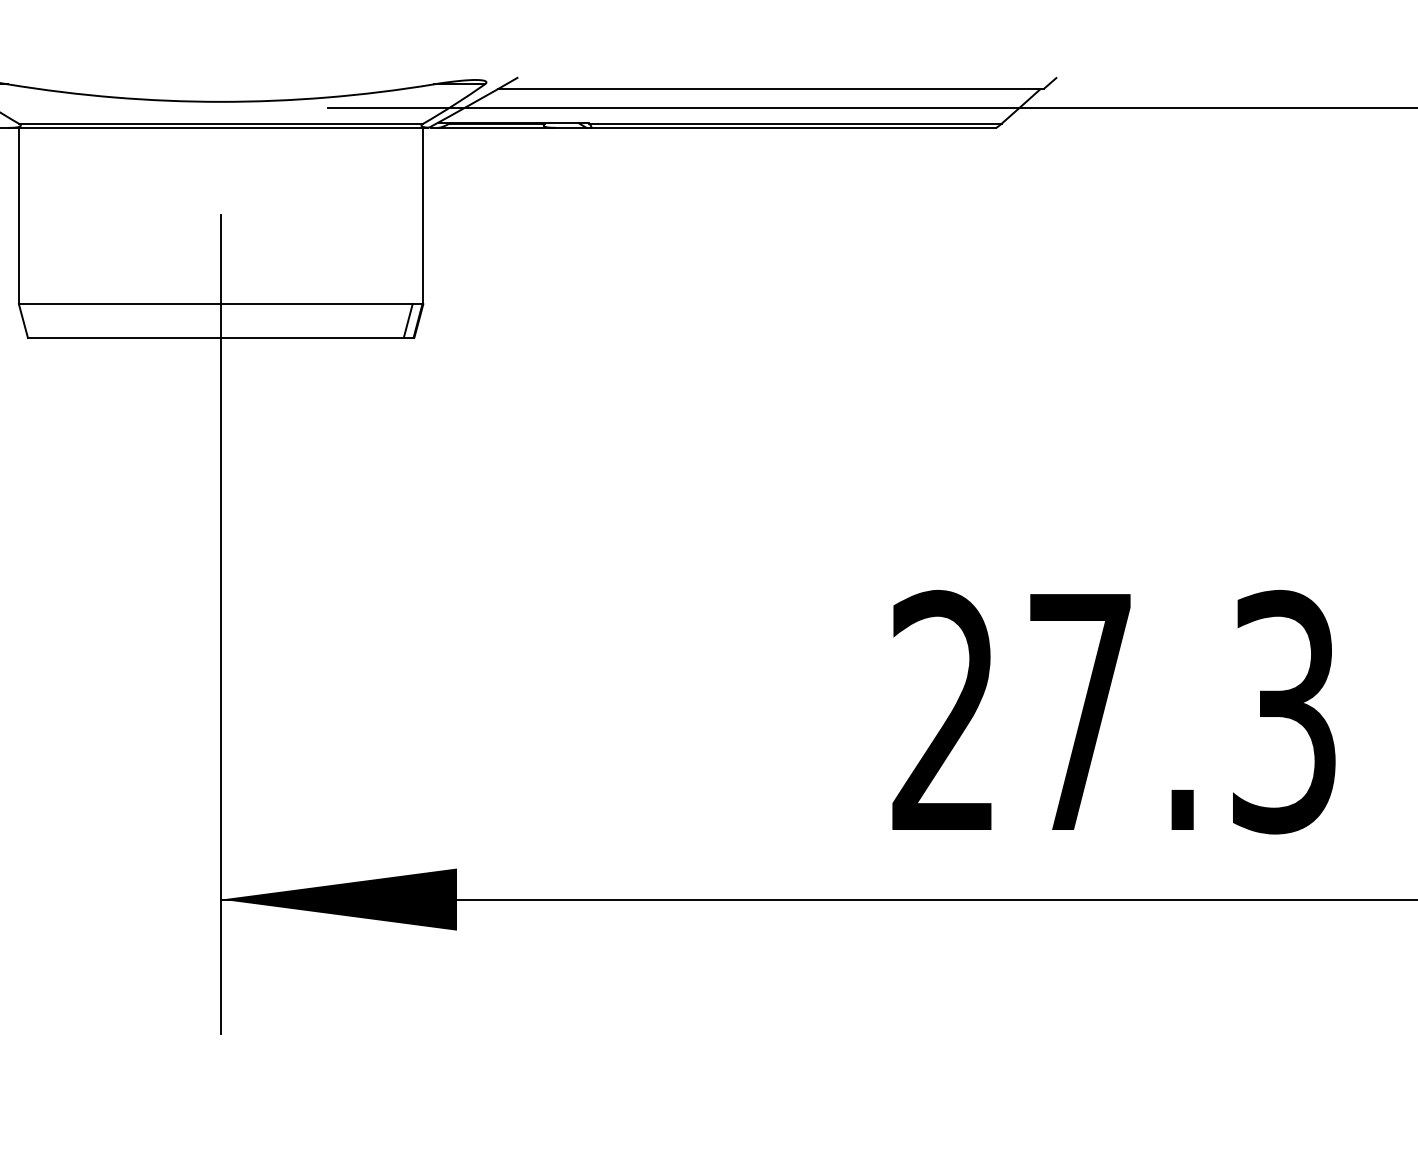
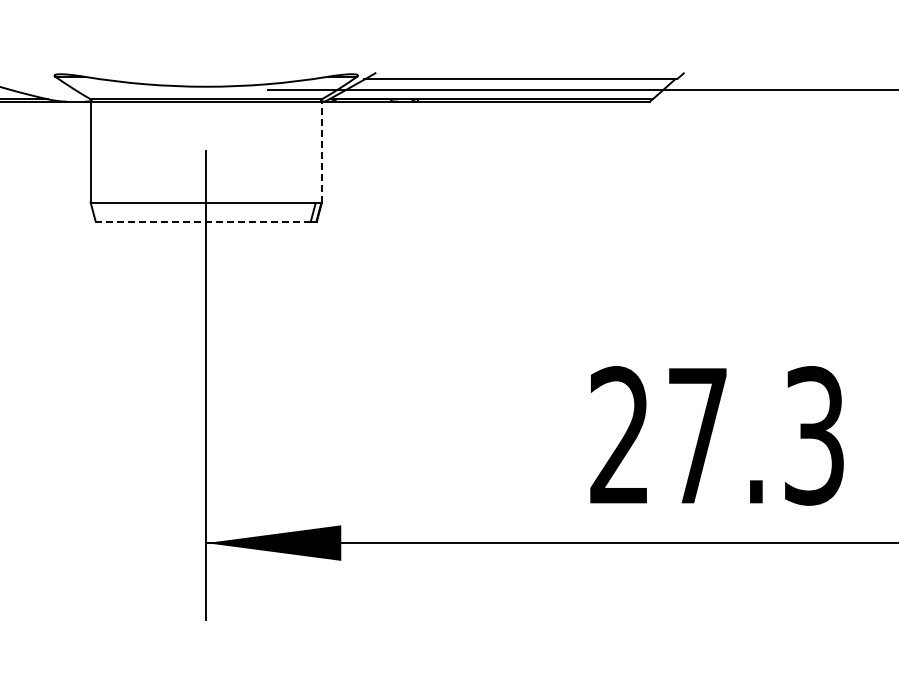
line: (422, 215) -> (321, 151), solid -> dashed
line: (214, 337) -> (202, 221), solid -> dashed

